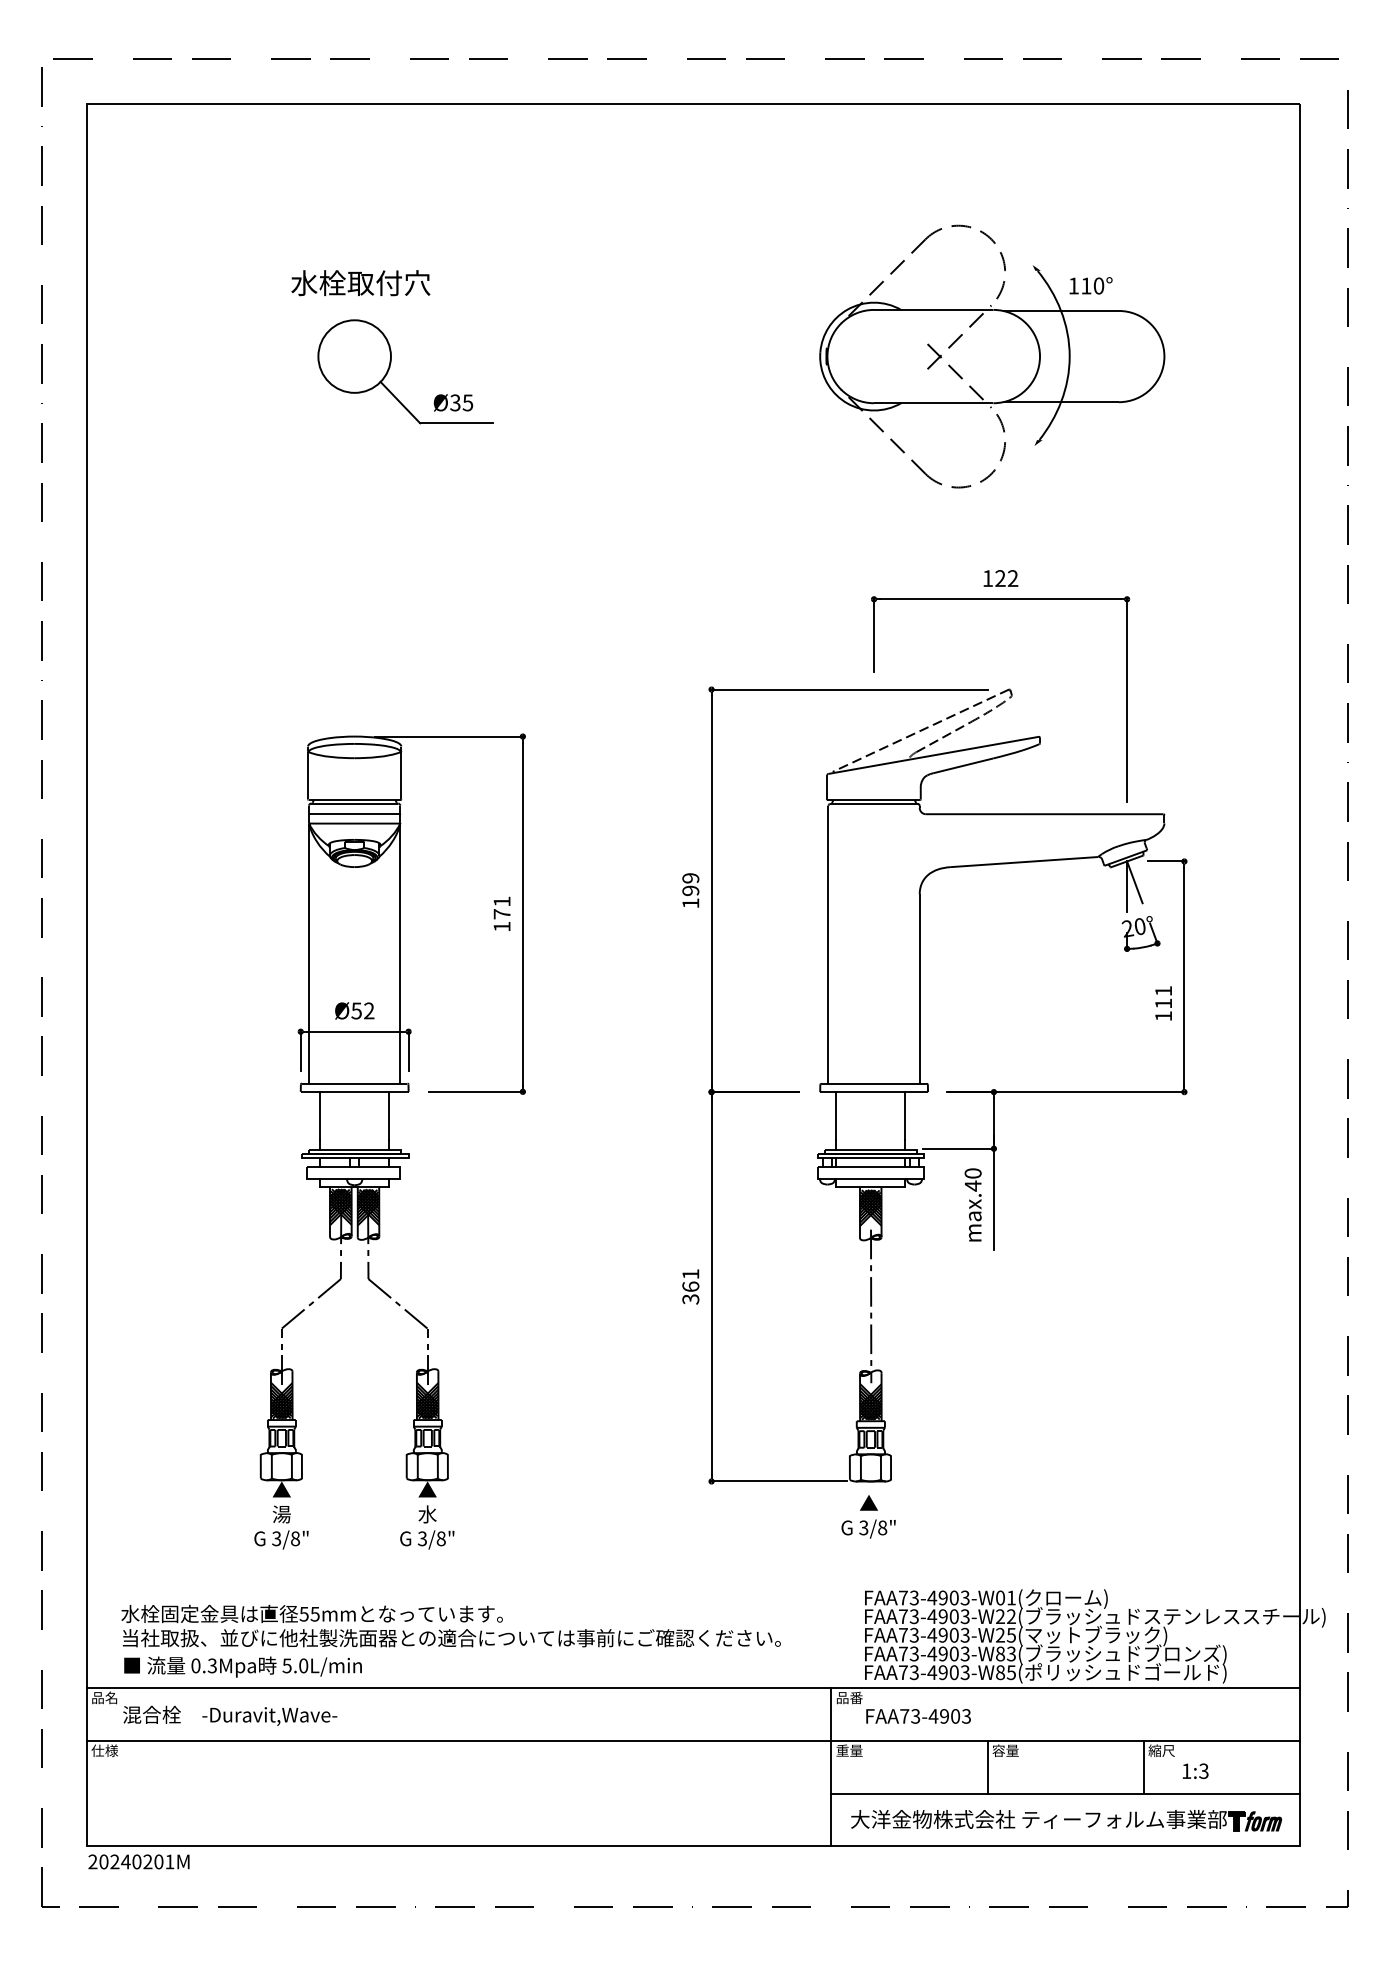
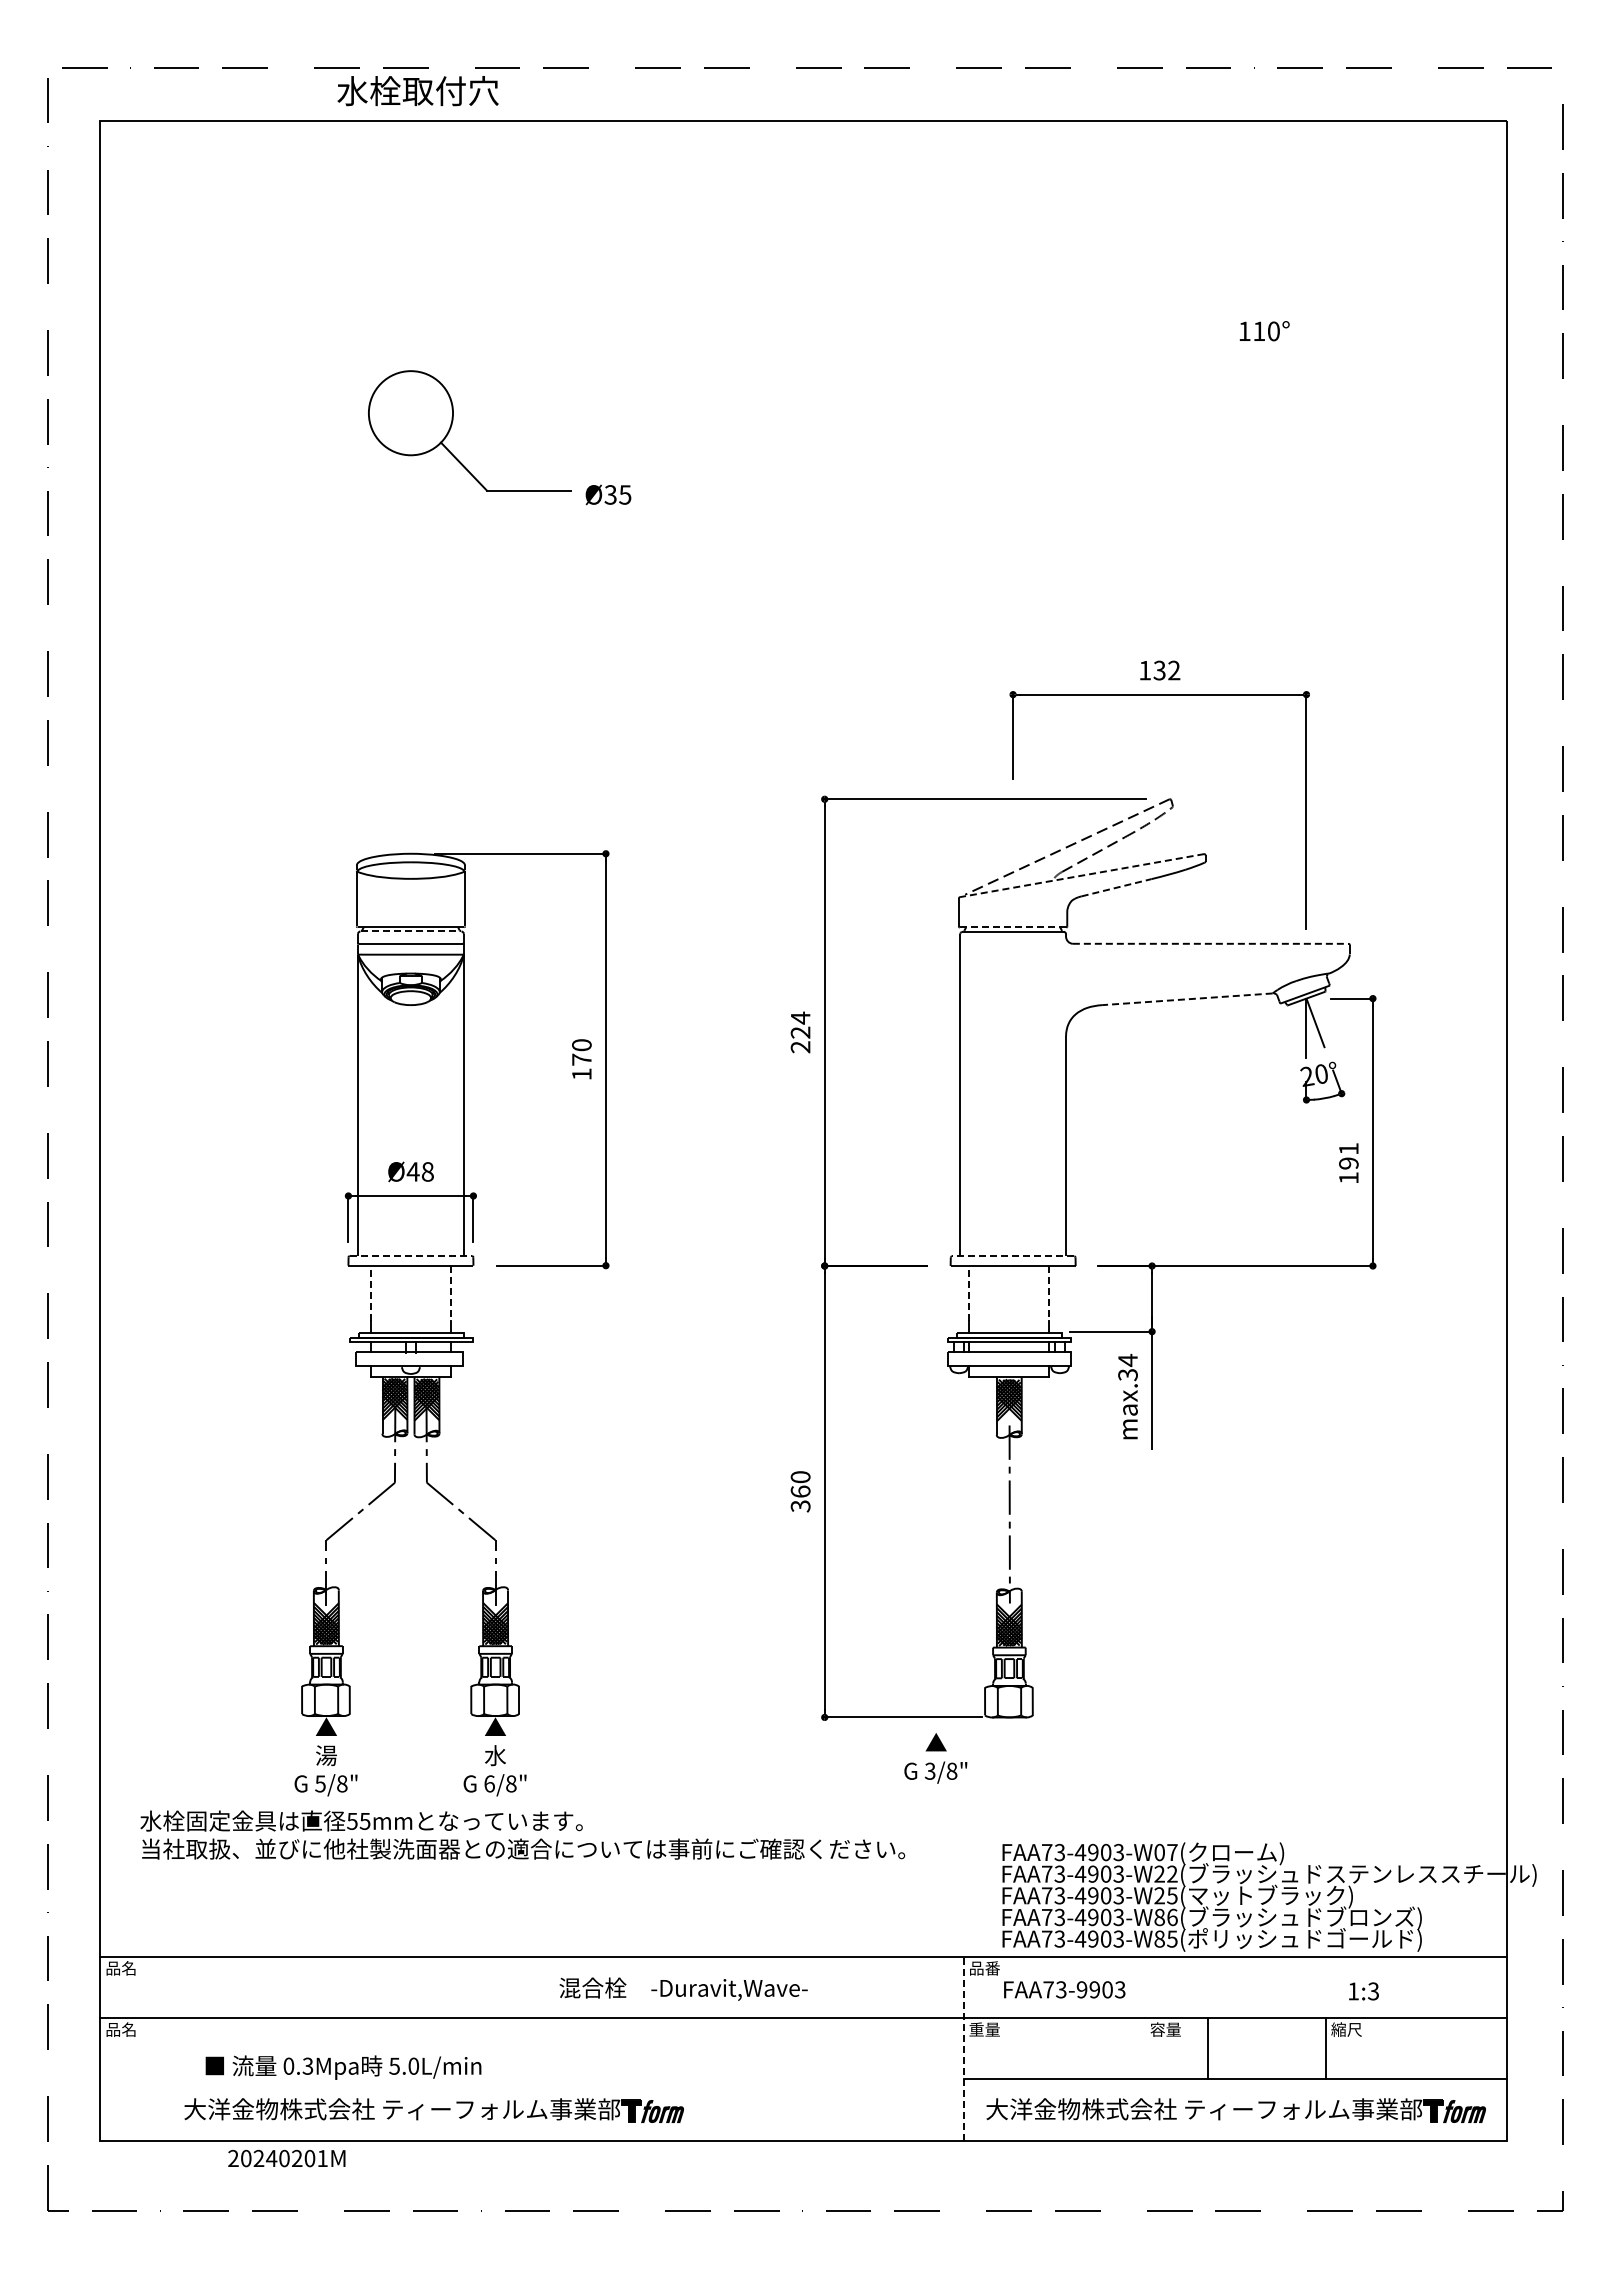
text: (360, 283) -> (417, 91), moved
part: (991, 355) -> (1149, 412), removed
text: (453, 402) -> (608, 494), moved
text: (1000, 578) -> (1159, 670), 122 -> 132
line: (933, 755) -> (1081, 875), solid -> dashed
line: (963, 765) -> (1116, 887), solid -> dashed
line: (873, 800) -> (1012, 927), solid -> dashed
line: (355, 803) -> (411, 931), solid -> dashed
line: (1044, 813) -> (1210, 943), solid -> dashed
line: (1023, 862) -> (1186, 999), solid -> dashed
text: (690, 890) -> (800, 1032), 199 -> 224
text: (501, 901) -> (581, 1045), 171 -> 170
text: (1163, 1003) -> (1348, 1163), 111 -> 191
text: (362, 1010) -> (419, 1171), Ø52 -> Ø48
line: (355, 1083) -> (411, 1256), solid -> dashed
line: (873, 1083) -> (1012, 1256), solid -> dashed
line: (320, 1115) -> (371, 1293), solid -> dashed
line: (388, 1115) -> (450, 1293), solid -> dashed
line: (836, 1115) -> (969, 1293), solid -> dashed
line: (904, 1115) -> (1048, 1293), solid -> dashed
text: (972, 1179) -> (1127, 1367), max.40 -> max.34
text: (690, 1274) -> (800, 1477), 361 -> 360
text: (868, 1516) -> (935, 1758), moved
text: (276, 1538) -> (320, 1783), 3/8" -> 5/8"
text: (422, 1538) -> (489, 1783), 3/8" -> 6/8"
text: (1011, 1597) -> (1172, 1852), FAA73-4903-W01( -> FAA73-4903-W07(
text: (450, 1625) -> (522, 1834), moved
text: (1011, 1654) -> (1172, 1917), FAA73-4903-W83( -> FAA73-4903-W86(
text: (243, 1666) -> (343, 2067), moved
text: (230, 1715) -> (683, 1988), moved
text: (933, 1716) -> (1081, 1989), FAA73-4903 -> FAA73-9903
text: (104, 1750) -> (120, 2029), 仕様 -> 品名
line: (831, 1767) -> (963, 2048), solid -> dashed
line: (987, 1767) -> (1207, 2048), moved
text: (1195, 1771) -> (1363, 1991), moved
part: (374, 1820) -> (433, 2110), added
text: (138, 1861) -> (286, 2158), moved

